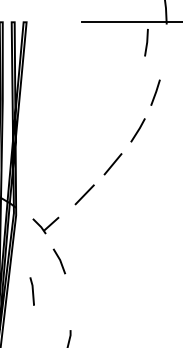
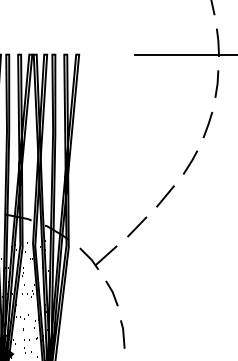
line: (146, 42) -> (216, 83), moved
part: (45, 225) -> (98, 257), size x1.43
line: (31, 291) -> (122, 334), moved

